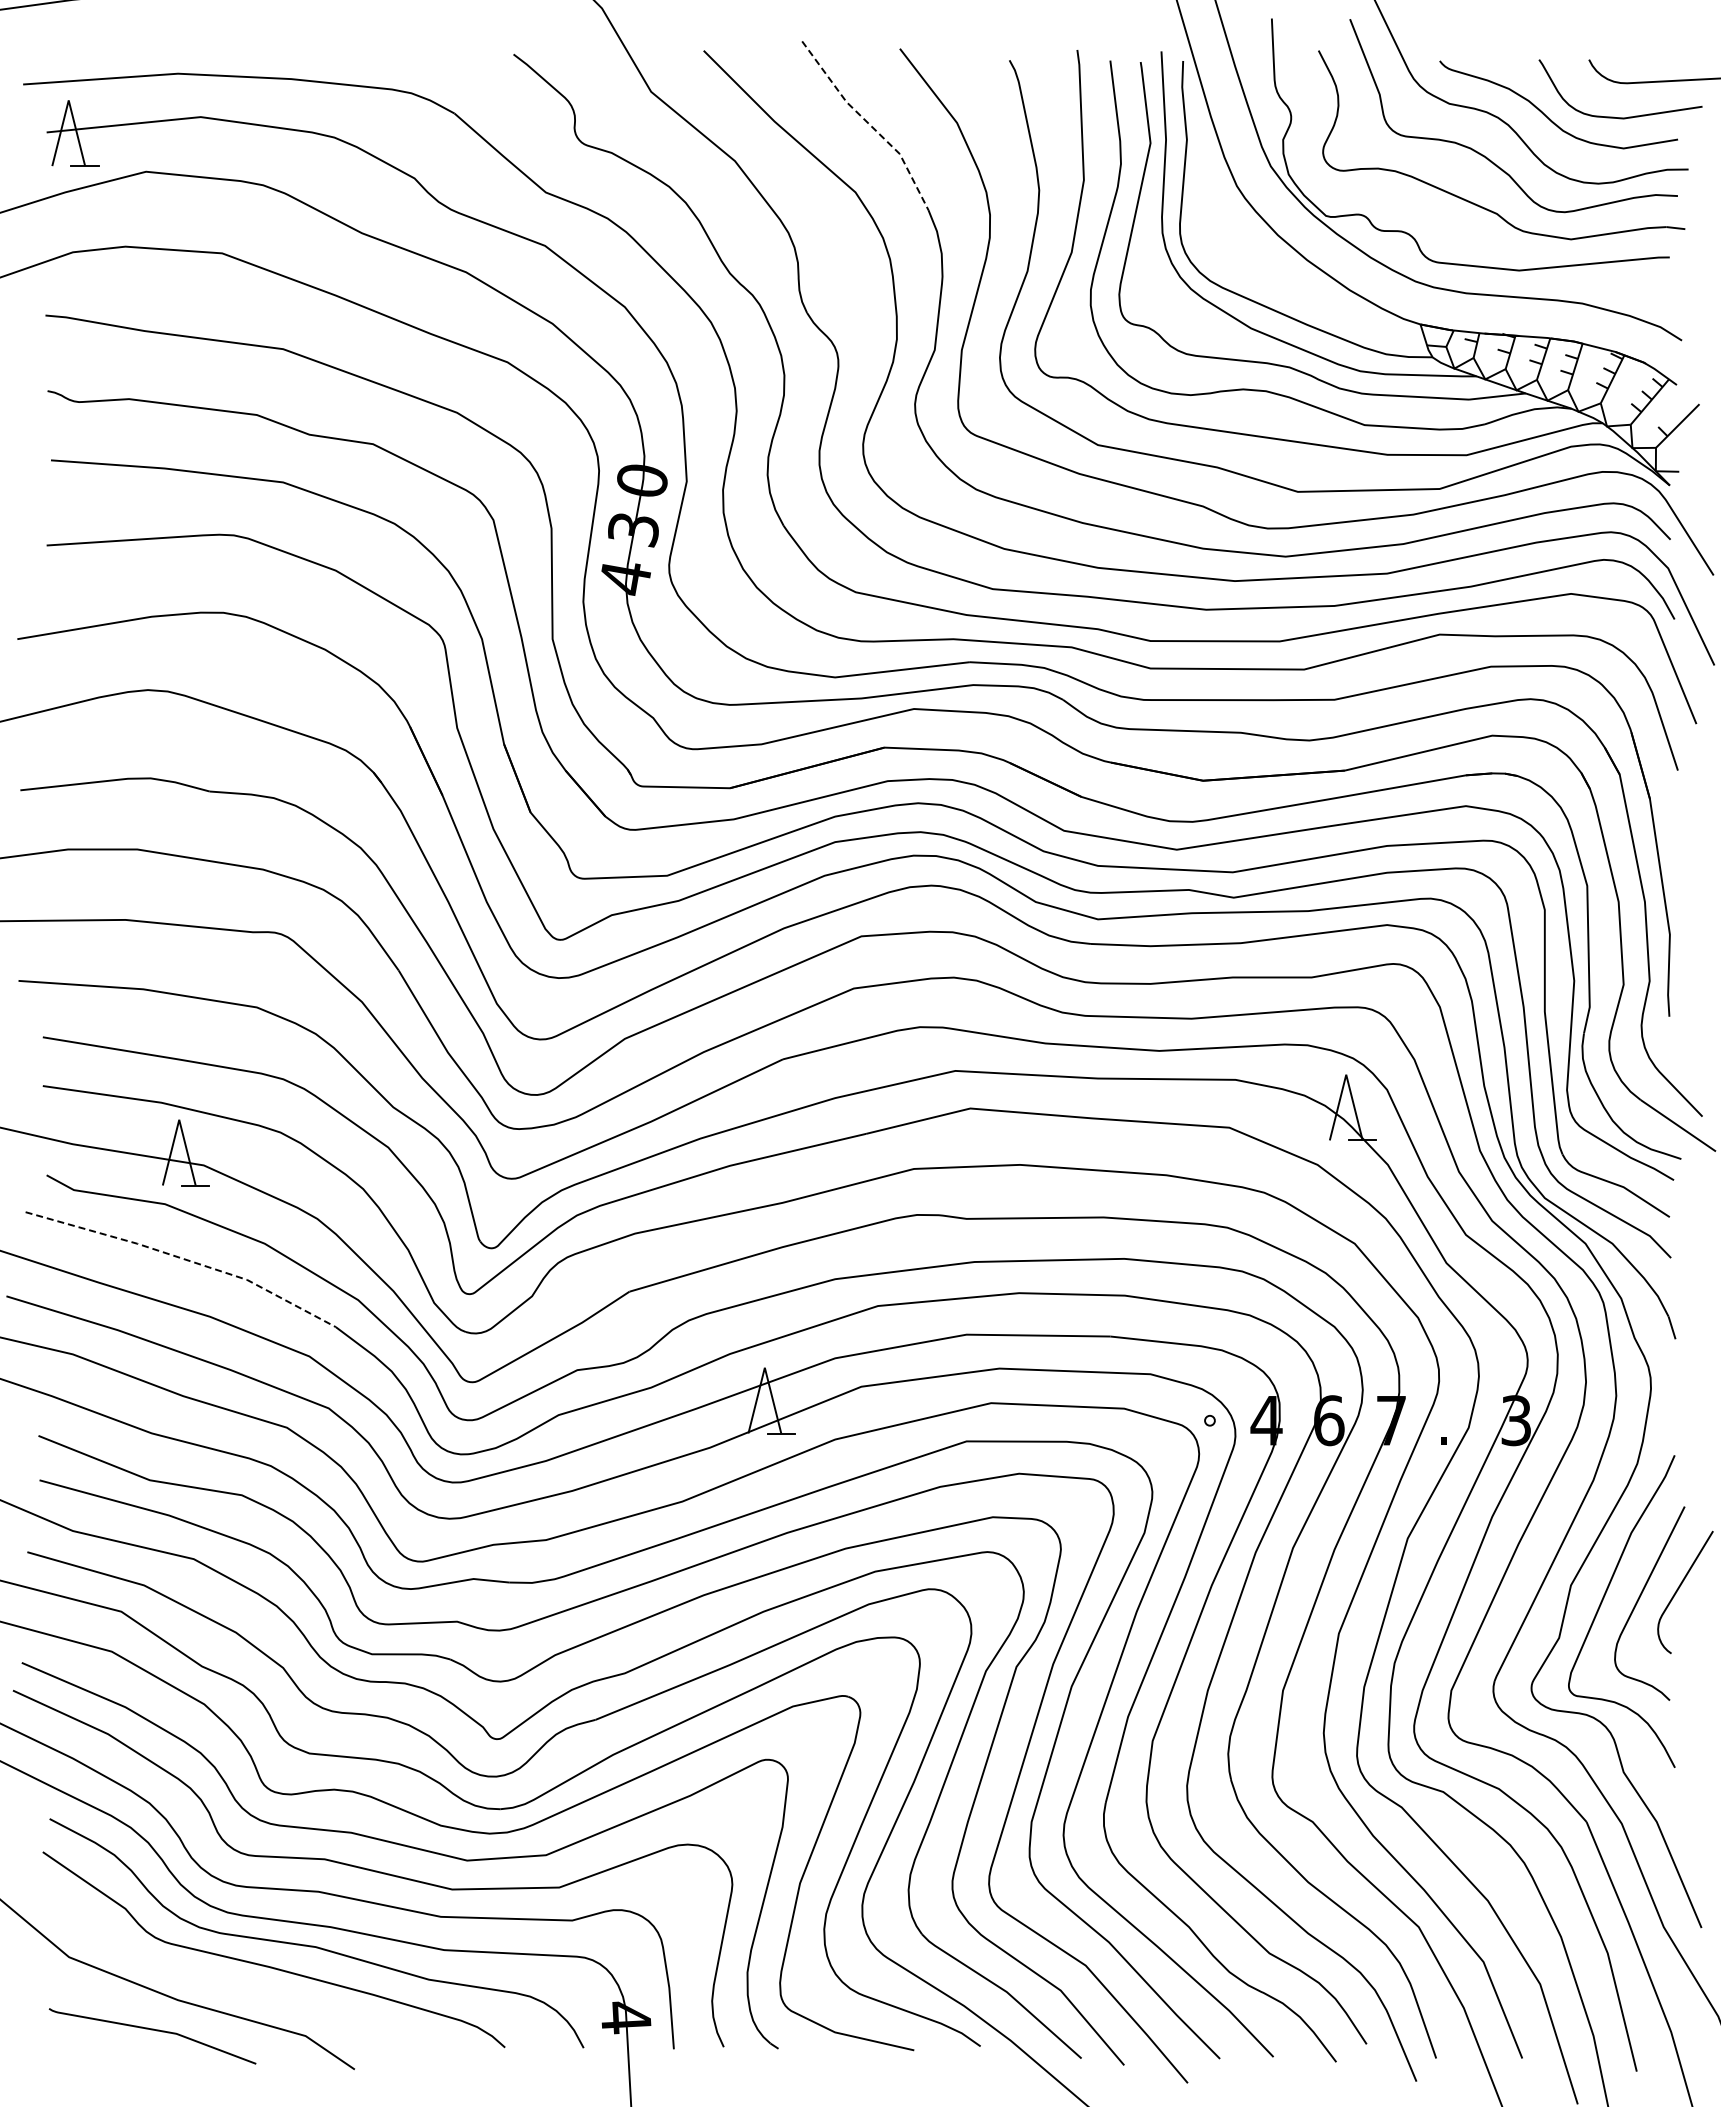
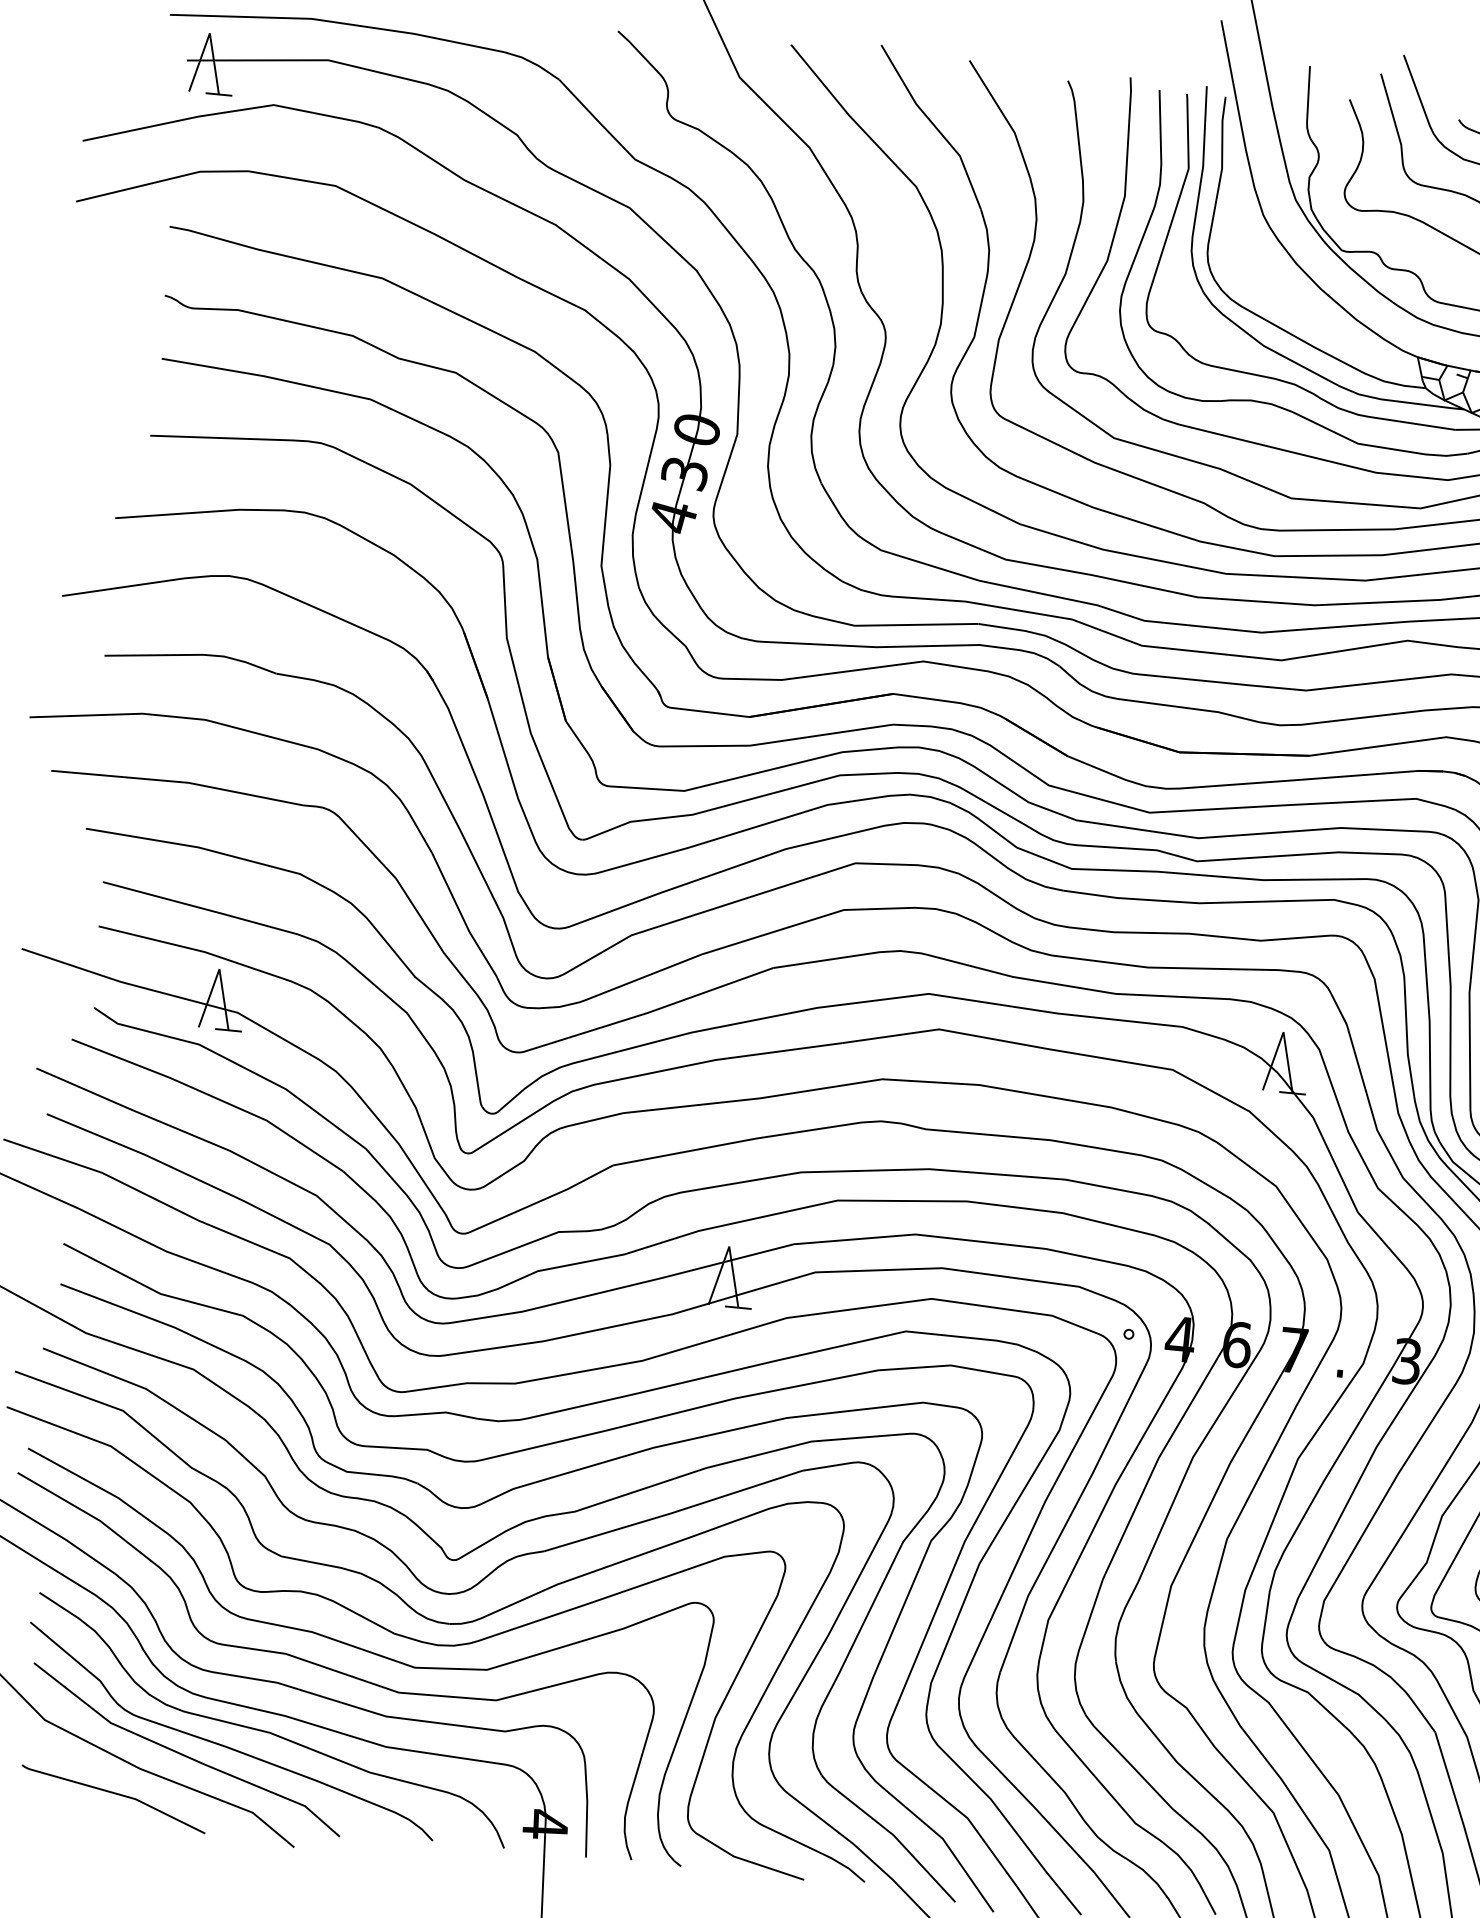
line: (869, 124) -> (935, 126), dashed -> solid
line: (184, 1259) -> (211, 1096), dashed -> solid
line: (224, 1979) -> (184, 1754), added

